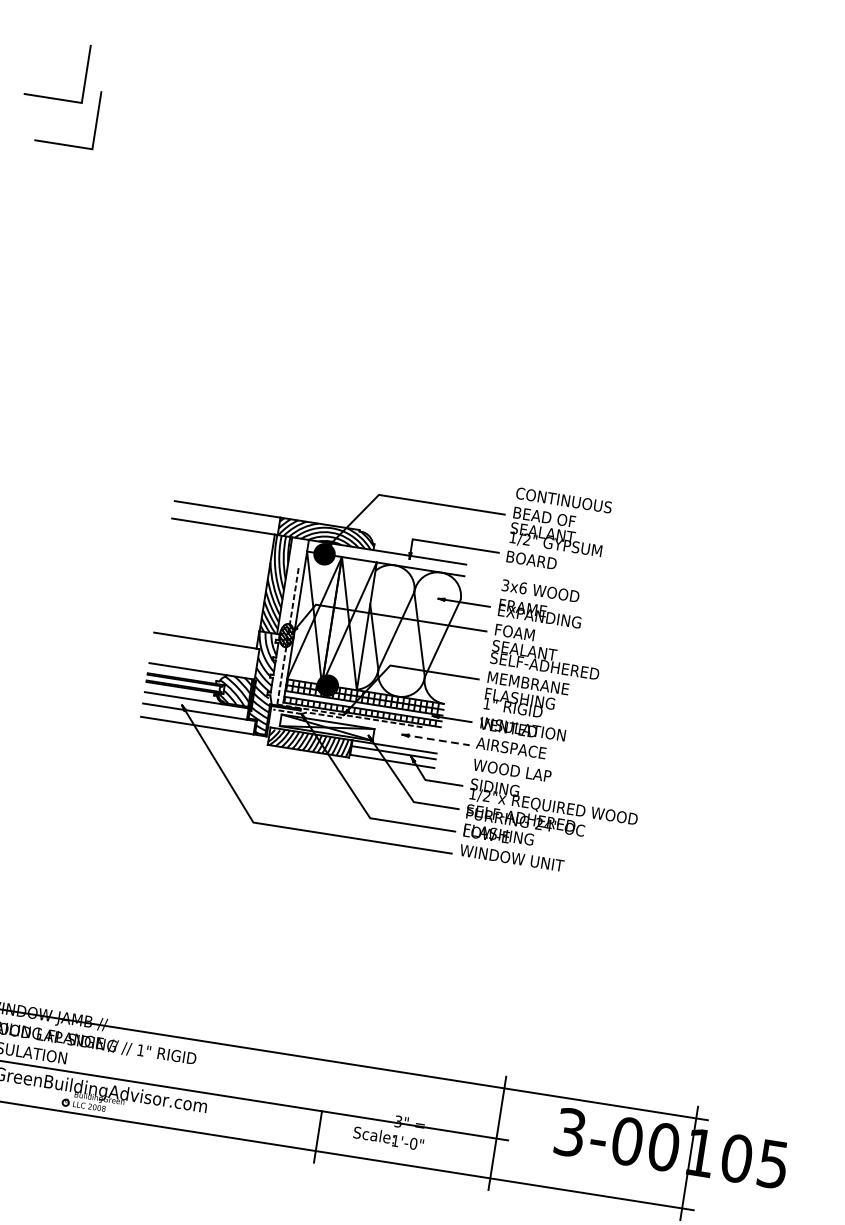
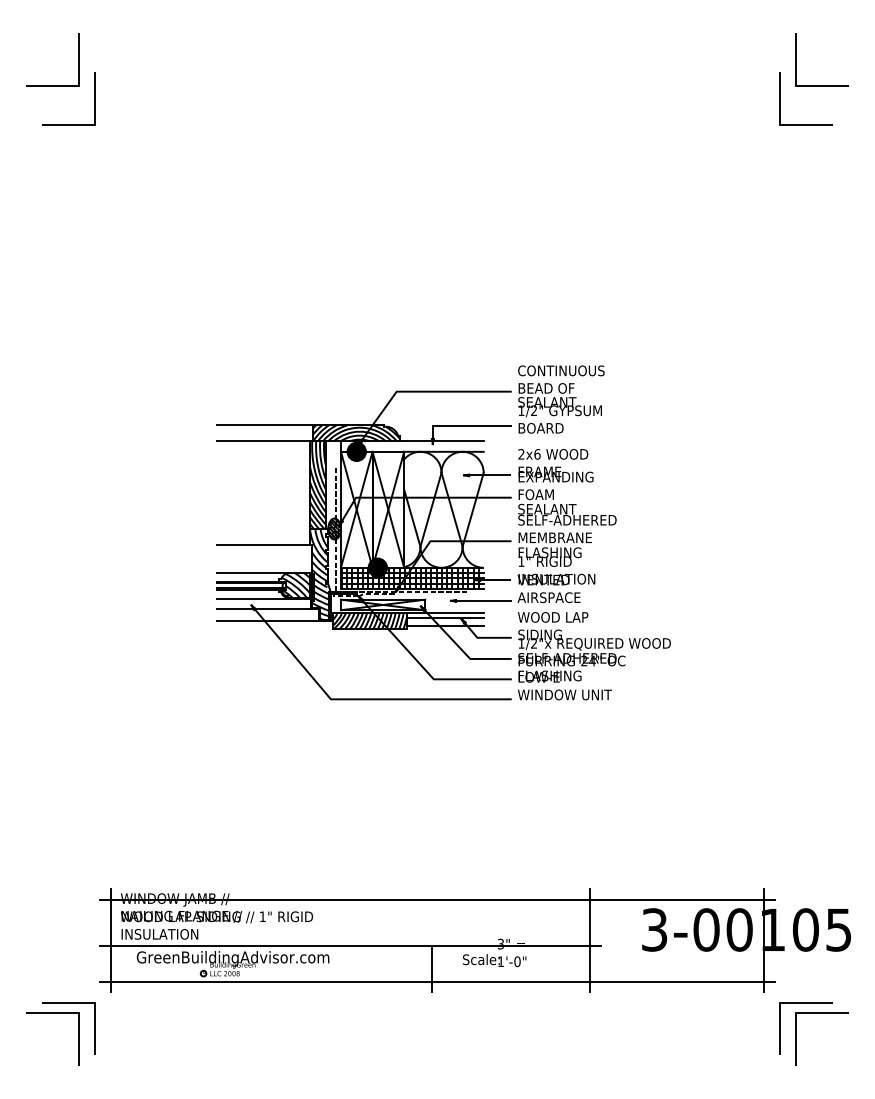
text: (505, 585) -> (521, 454), 3x6 -> 2x6
hatch: (360, 705) -> (409, 580), added
line: (436, 739) -> (481, 600), dashed -> solid

